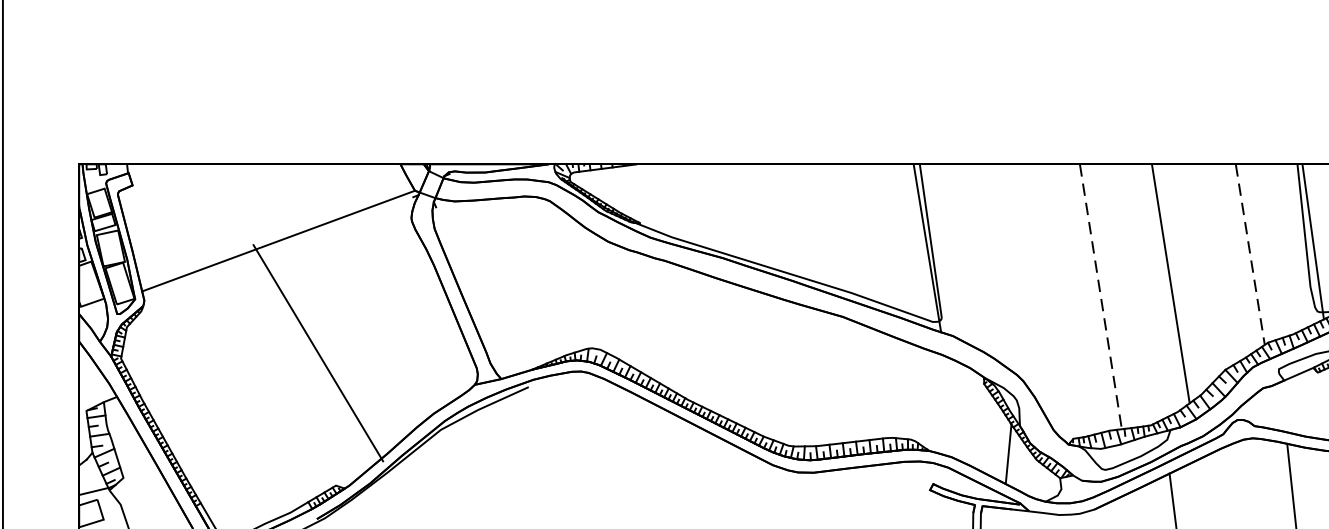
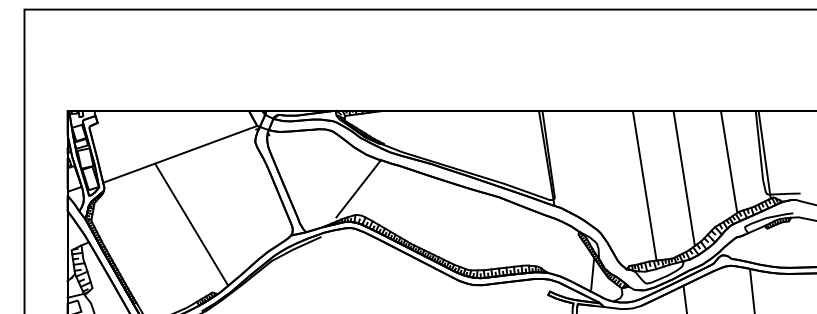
line: (1250, 255) -> (729, 162), dashed -> solid
line: (1100, 296) -> (644, 185), dashed -> solid
line: (594, 301) -> (358, 188), added
line: (318, 352) -> (191, 224), moved

